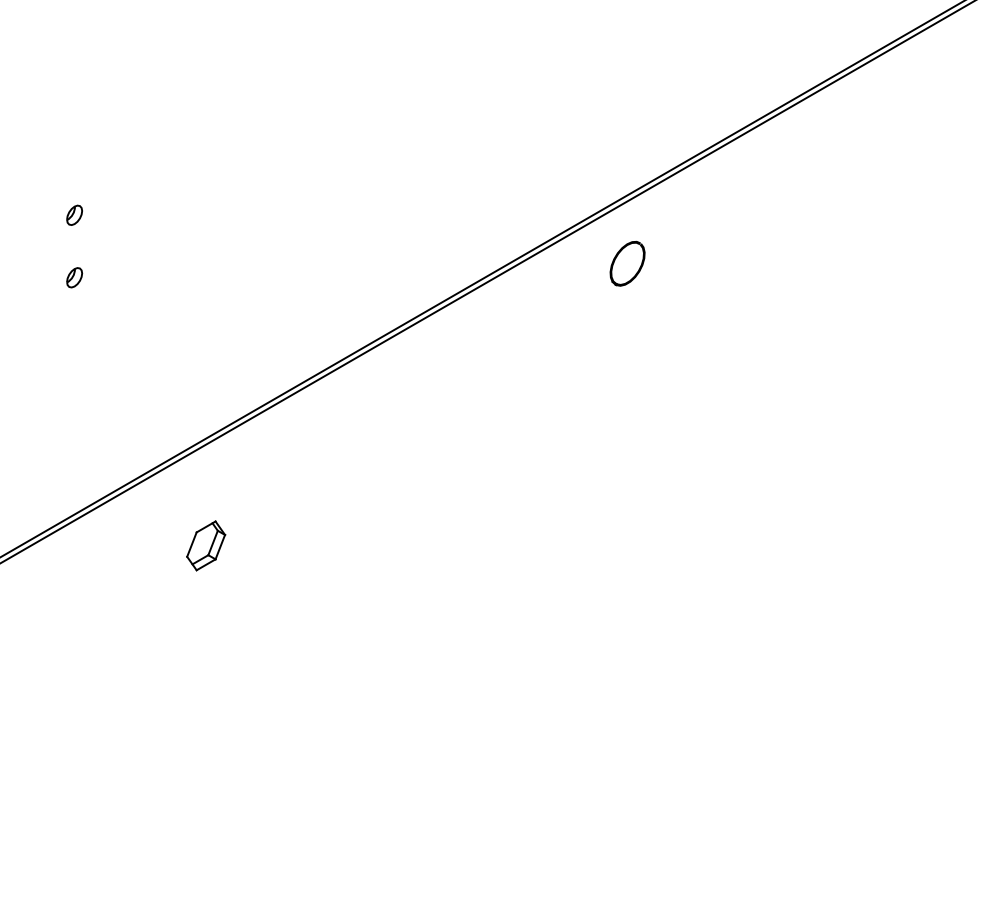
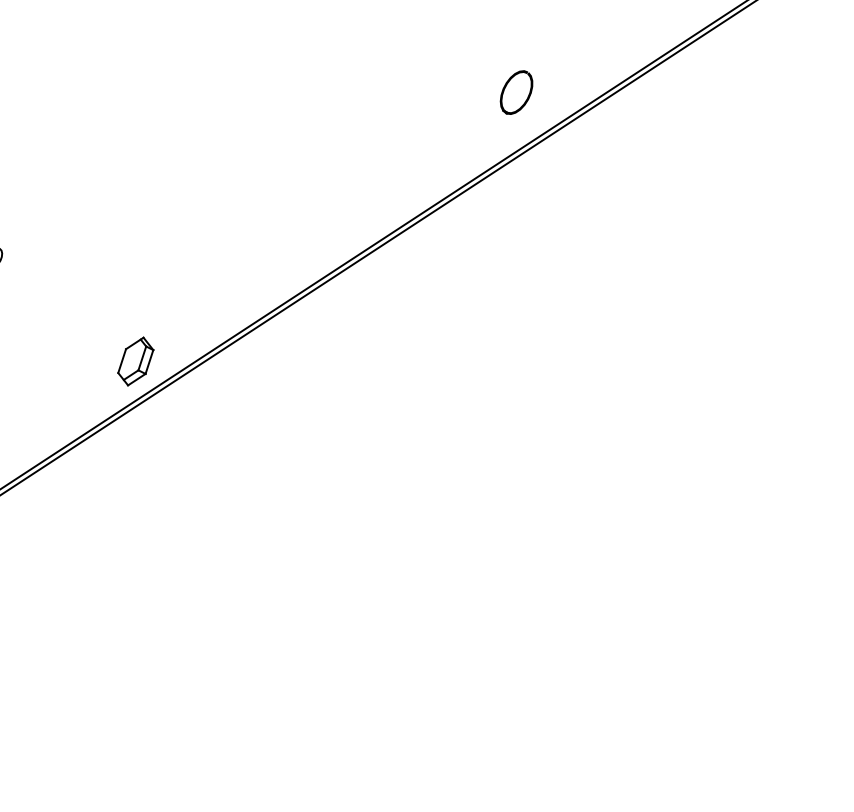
part: (627, 263) -> (516, 92), moved
part: (206, 545) -> (136, 361), moved

